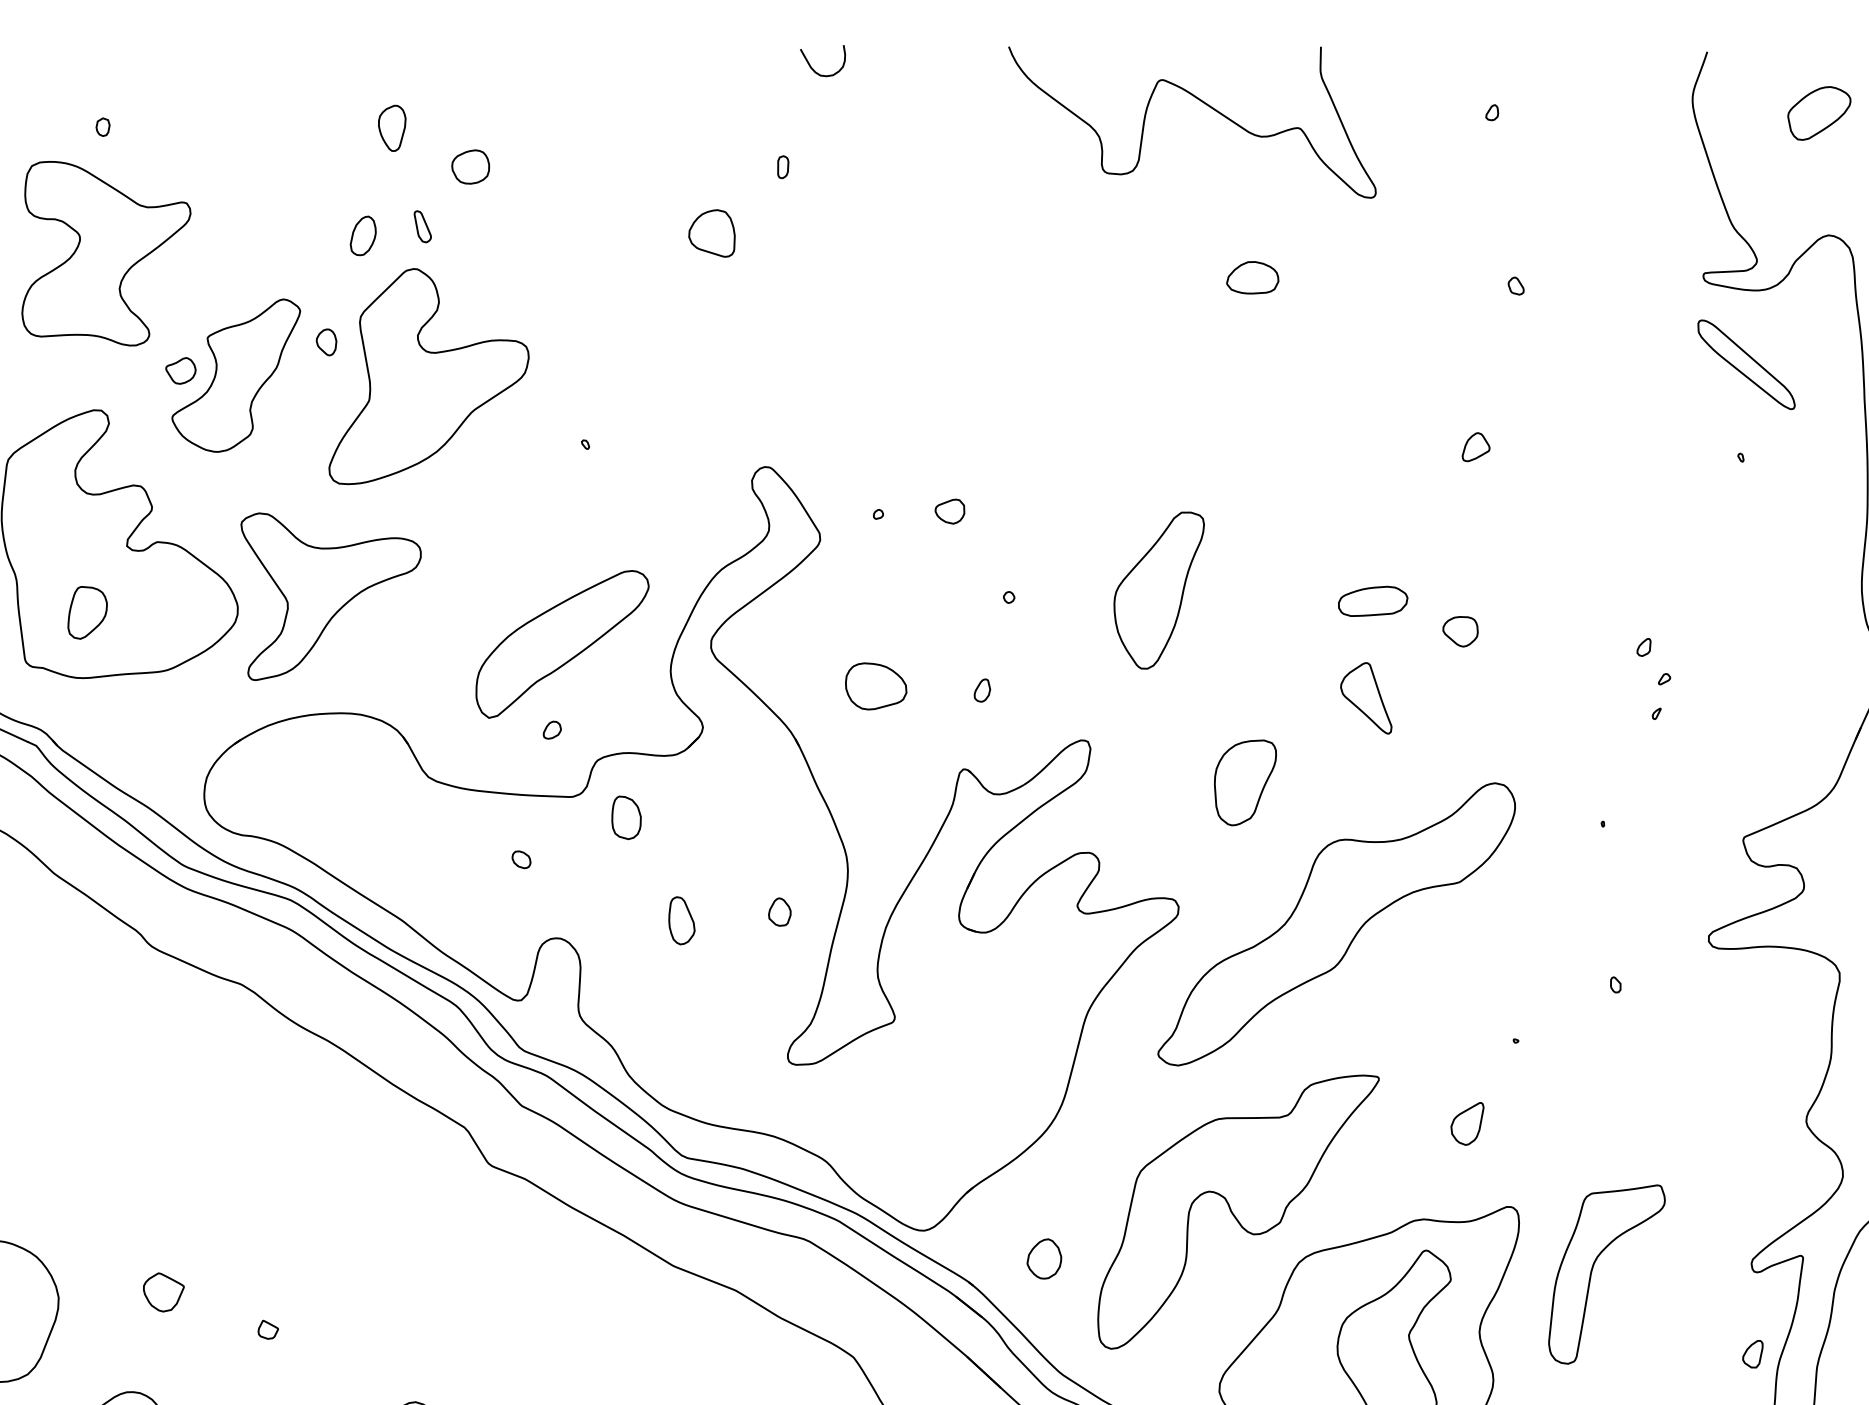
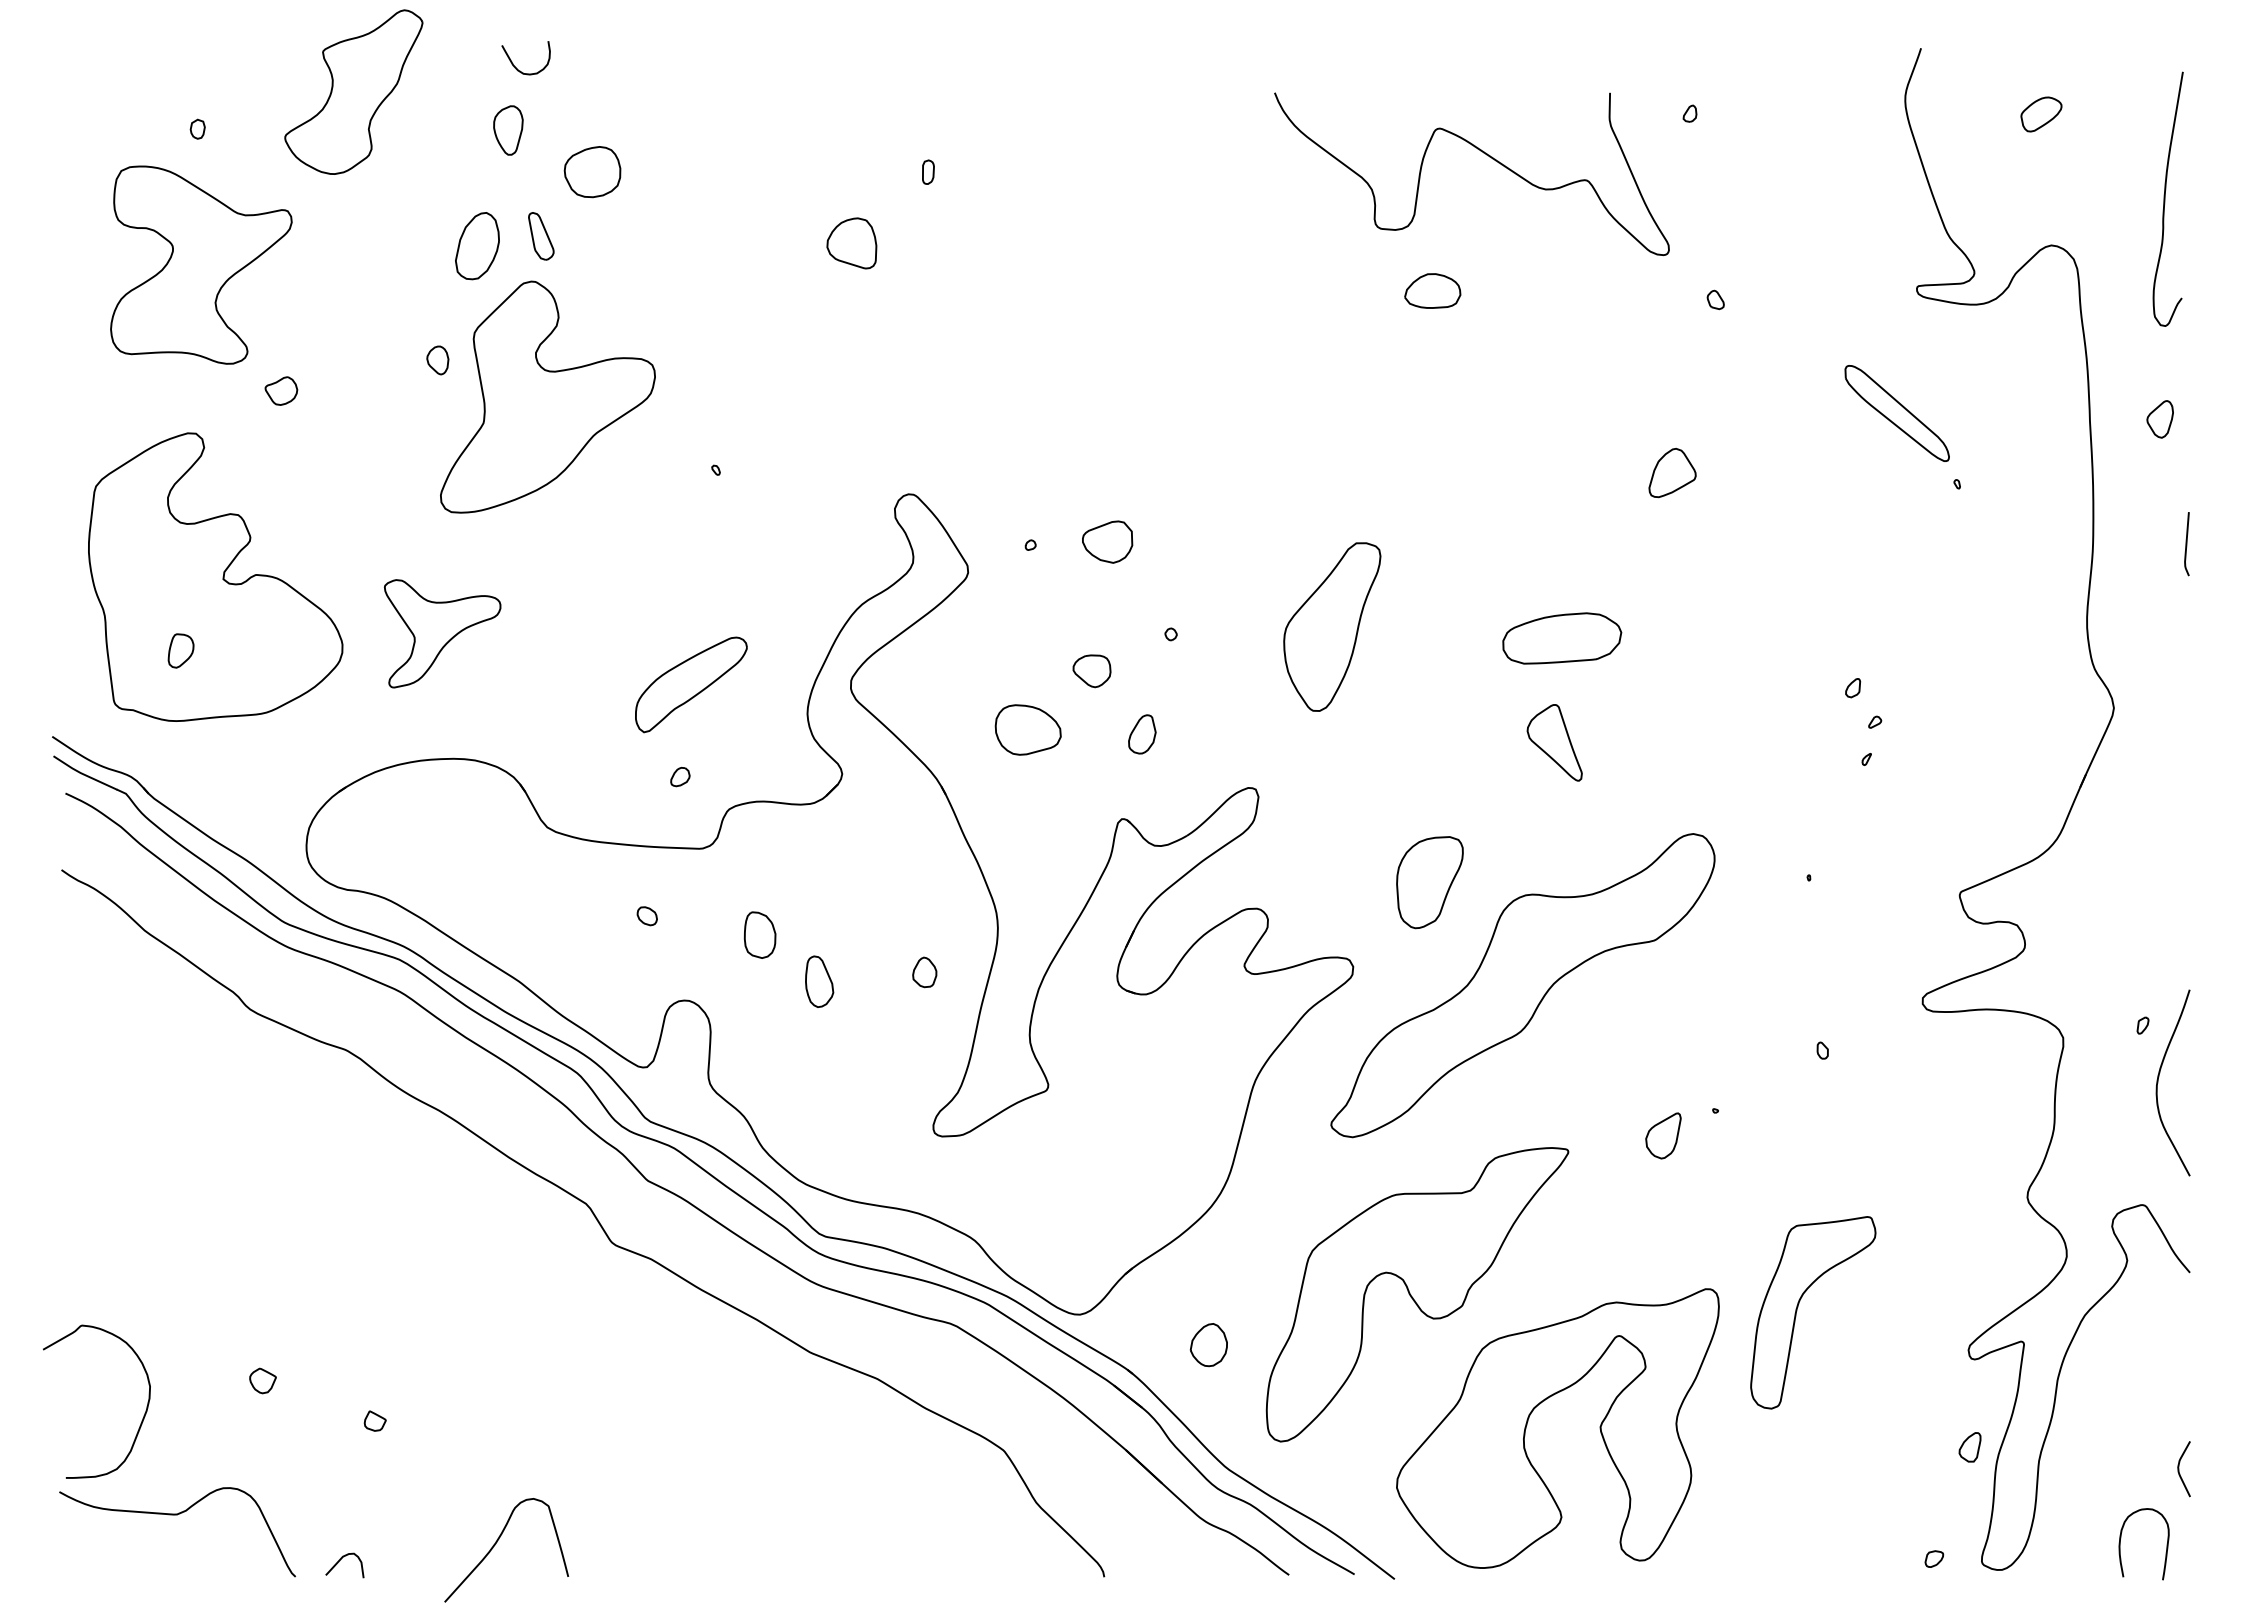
curve: (814, 69) -> (516, 67), moved
curve: (1203, 103) -> (1483, 153), moved
part: (1819, 113) -> (2041, 114), size x0.6
part: (470, 166) -> (592, 171), size x1.4
part: (422, 226) -> (540, 235), size x1.4
part: (362, 235) -> (476, 245), size x1.6
part: (1745, 364) -> (1896, 413), moved
part: (235, 375) -> (353, 91), moved
part: (1475, 446) -> (1672, 472), size x1.6
part: (949, 511) -> (1107, 542), size x1.6
part: (330, 596) -> (442, 633), size x0.6
part: (1372, 601) -> (1561, 638), size x1.6
part: (86, 612) -> (180, 650), size x0.6
part: (1460, 631) -> (1091, 671), moved
part: (562, 644) -> (691, 684), size x0.6
part: (982, 690) -> (1142, 734), size x1.6
part: (1245, 782) -> (1429, 882), moved
part: (625, 817) -> (759, 934), moved
part: (1467, 1123) -> (1663, 1135), moved
part: (1593, 1269) -> (1798, 1307), moved
part: (163, 1291) -> (262, 1380), size x0.6

